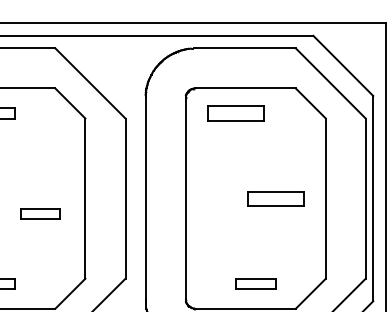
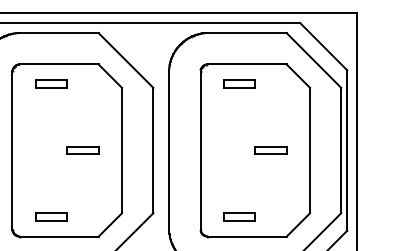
part: (235, 112) -> (239, 83), size x0.71
part: (275, 198) -> (270, 150), size x0.71
part: (39, 213) -> (82, 150), moved
part: (256, 282) -> (239, 216), moved

